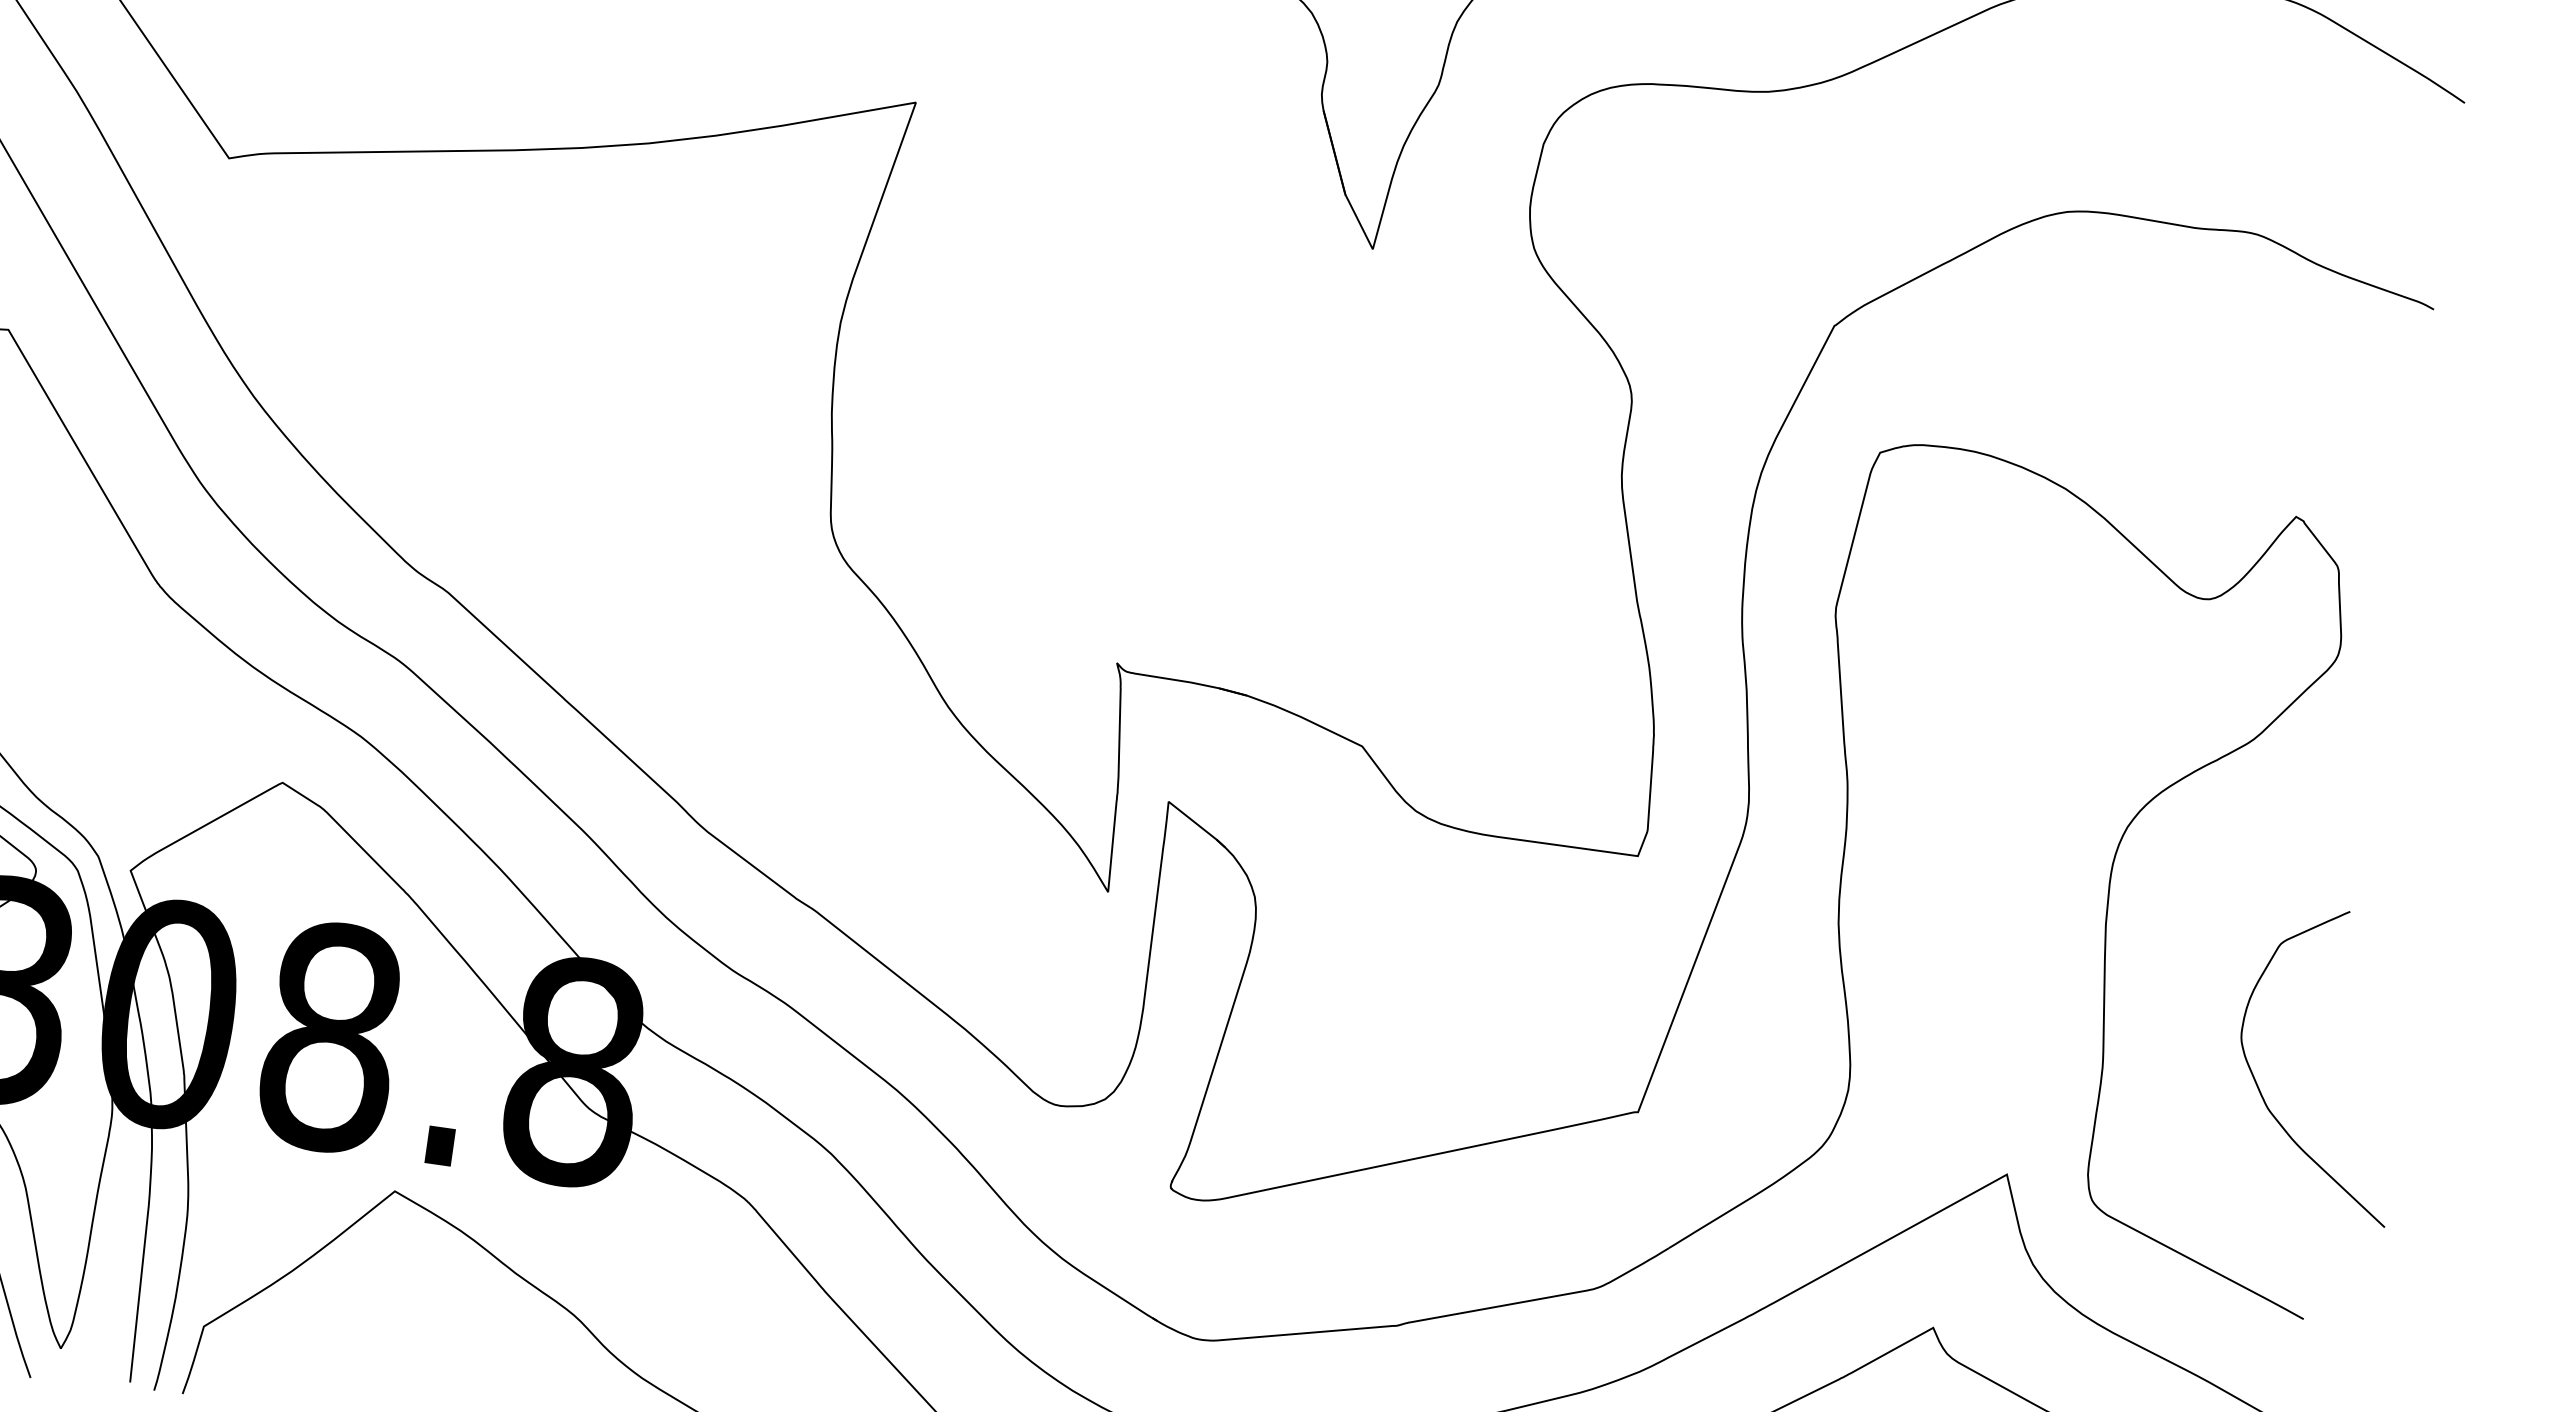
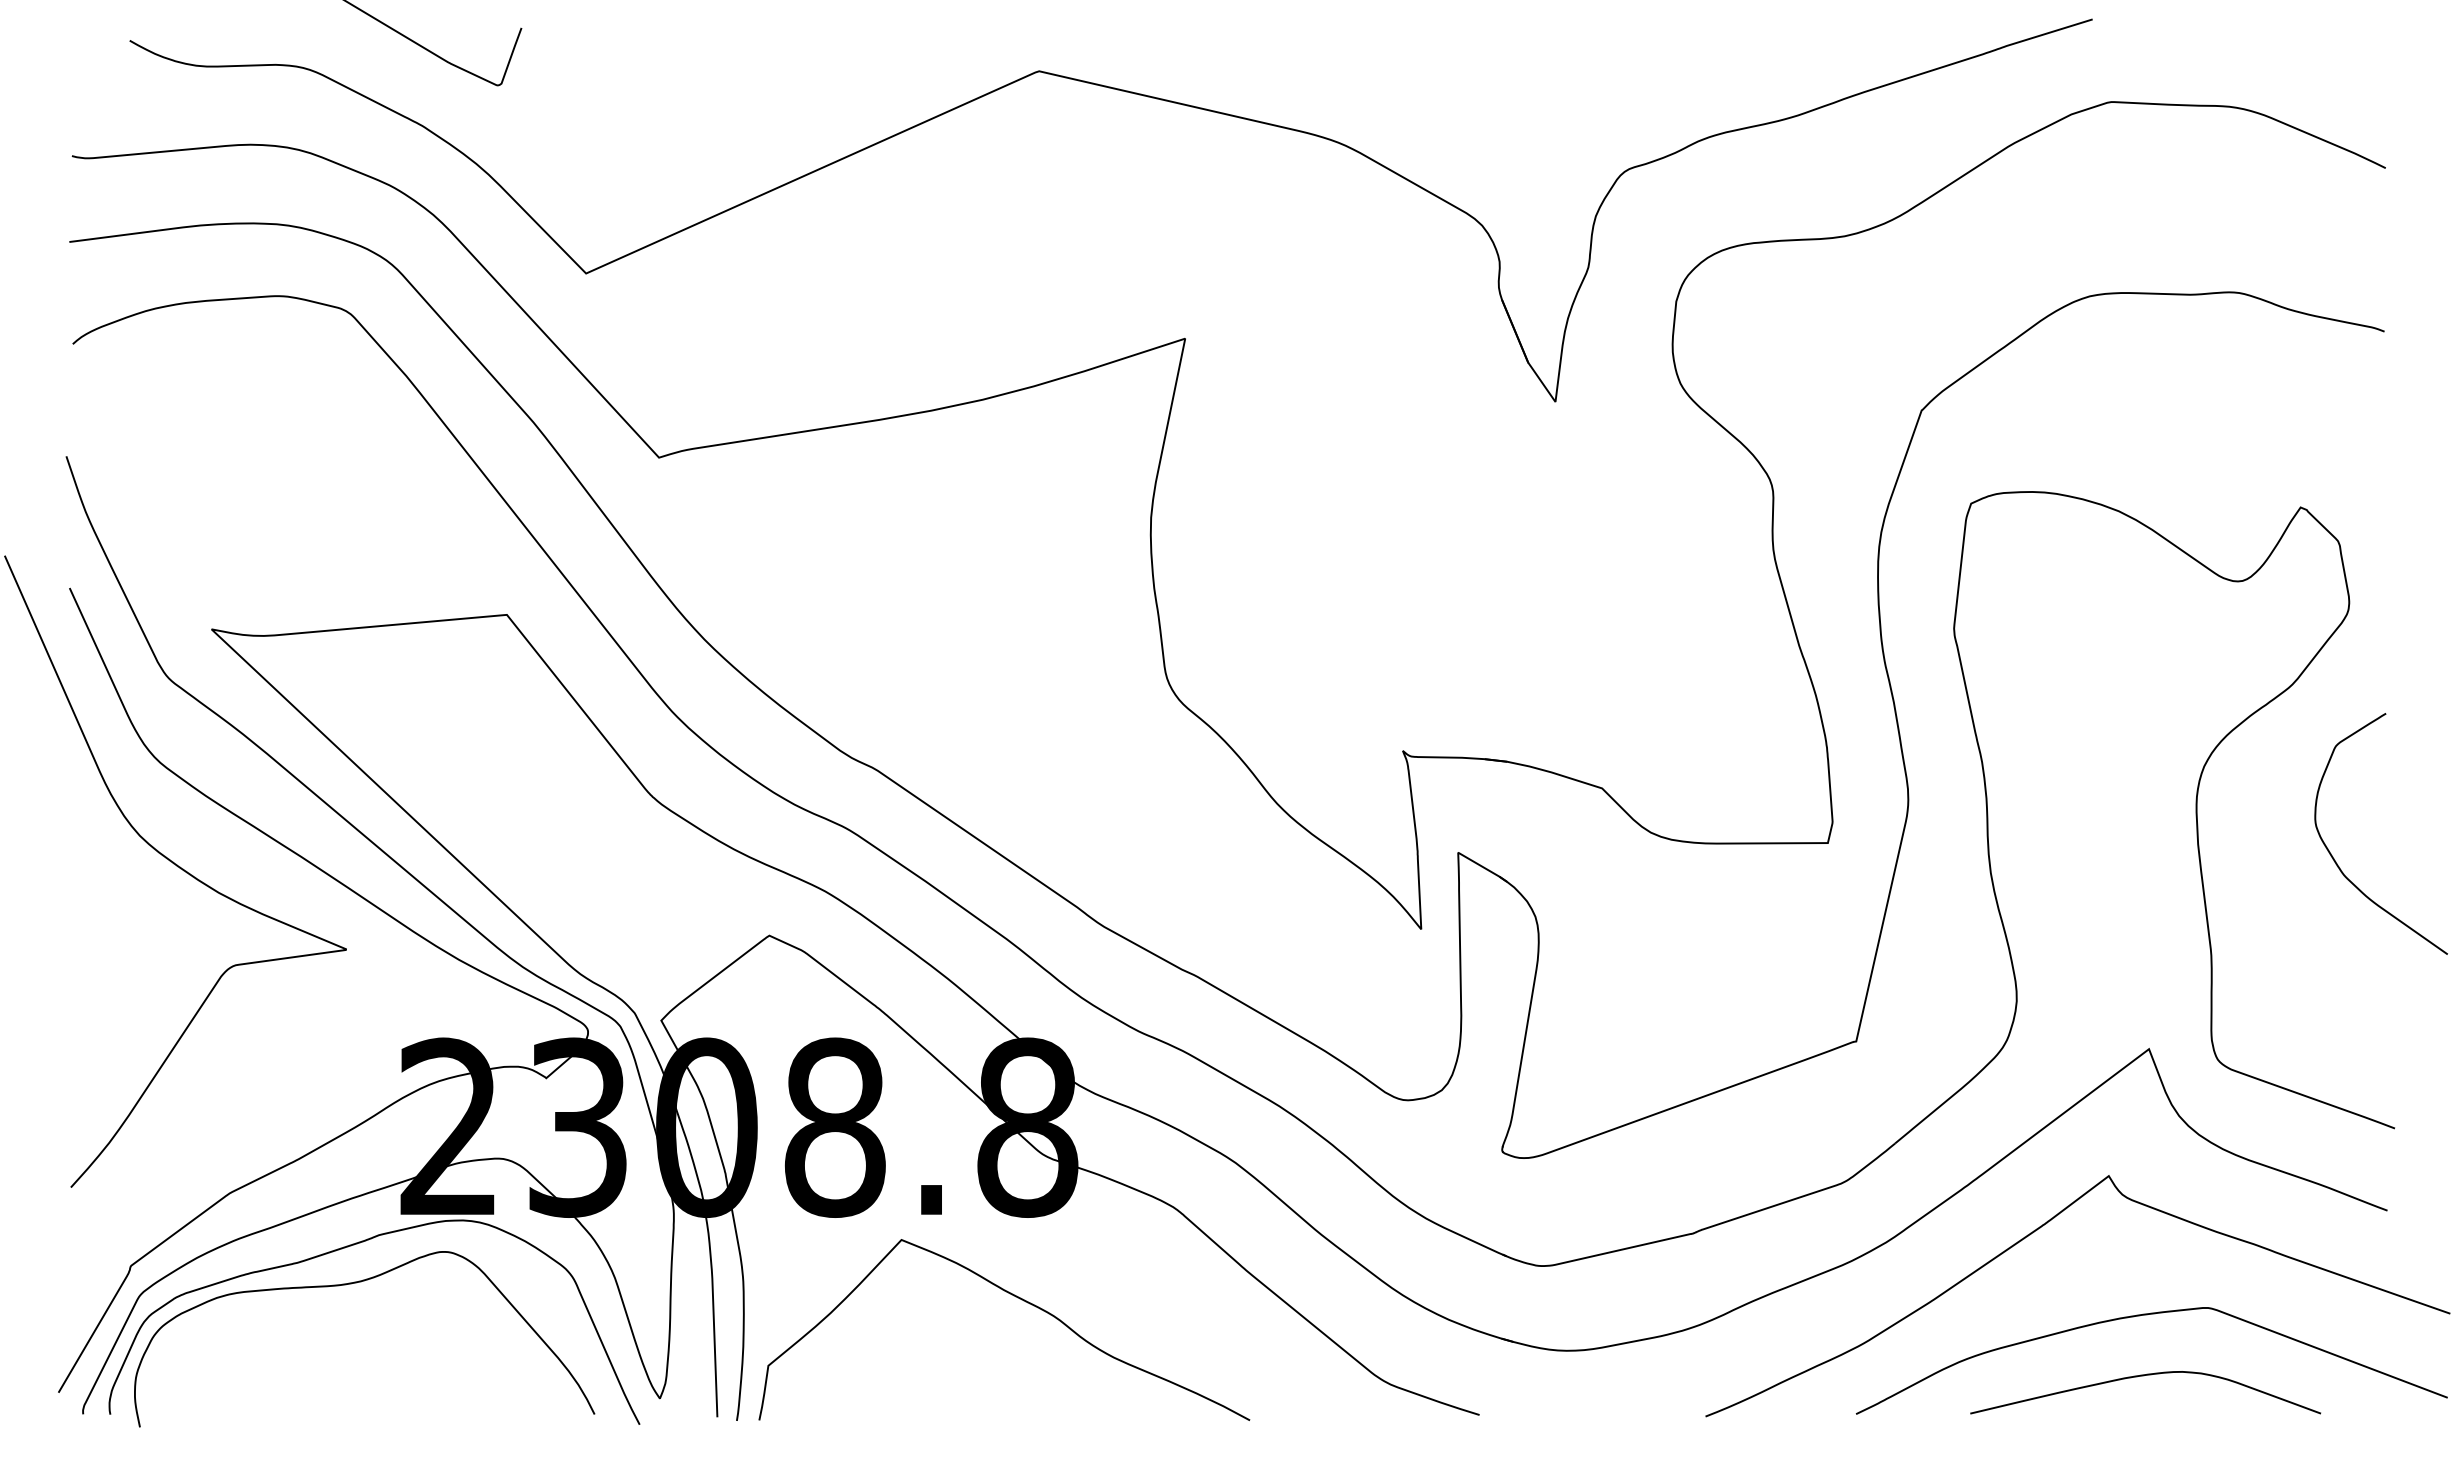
curve: (2260, 1089) -> (2336, 861), moved

